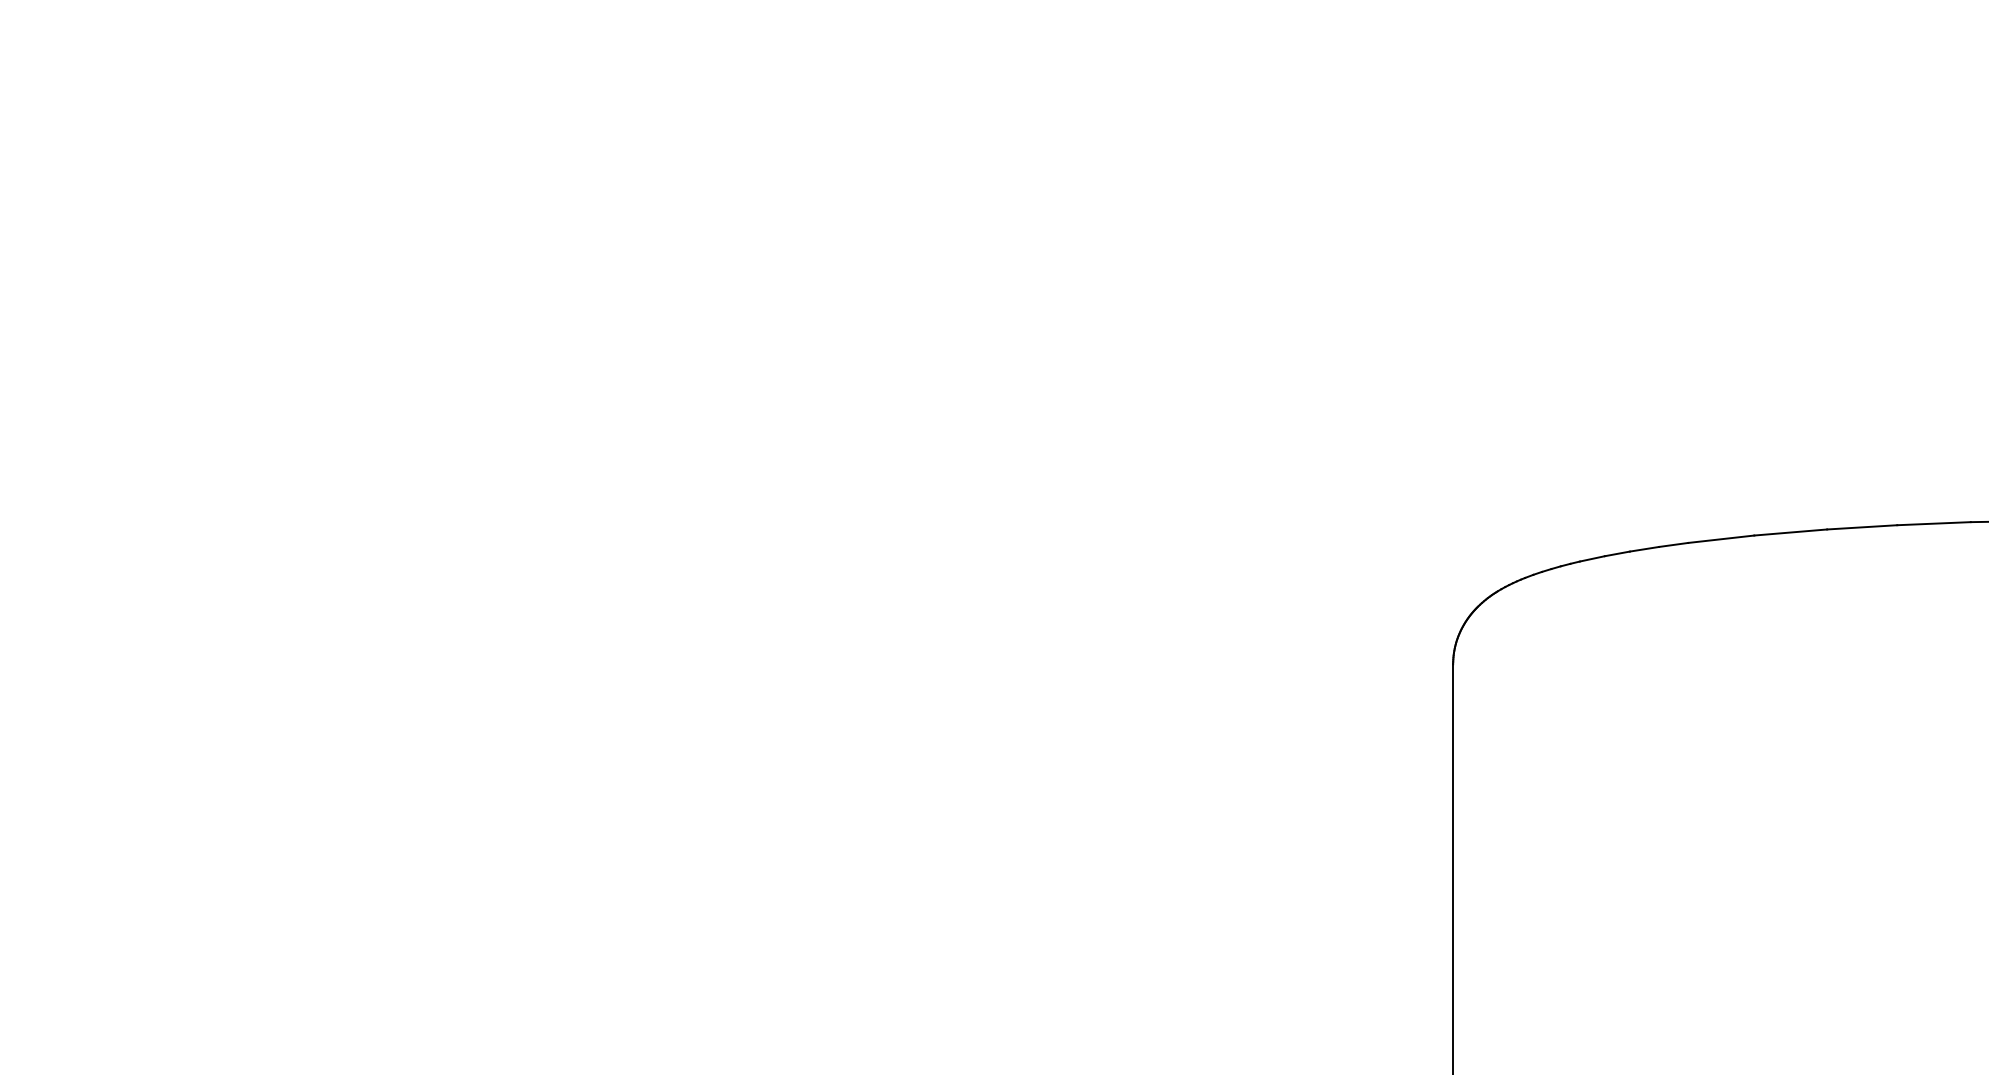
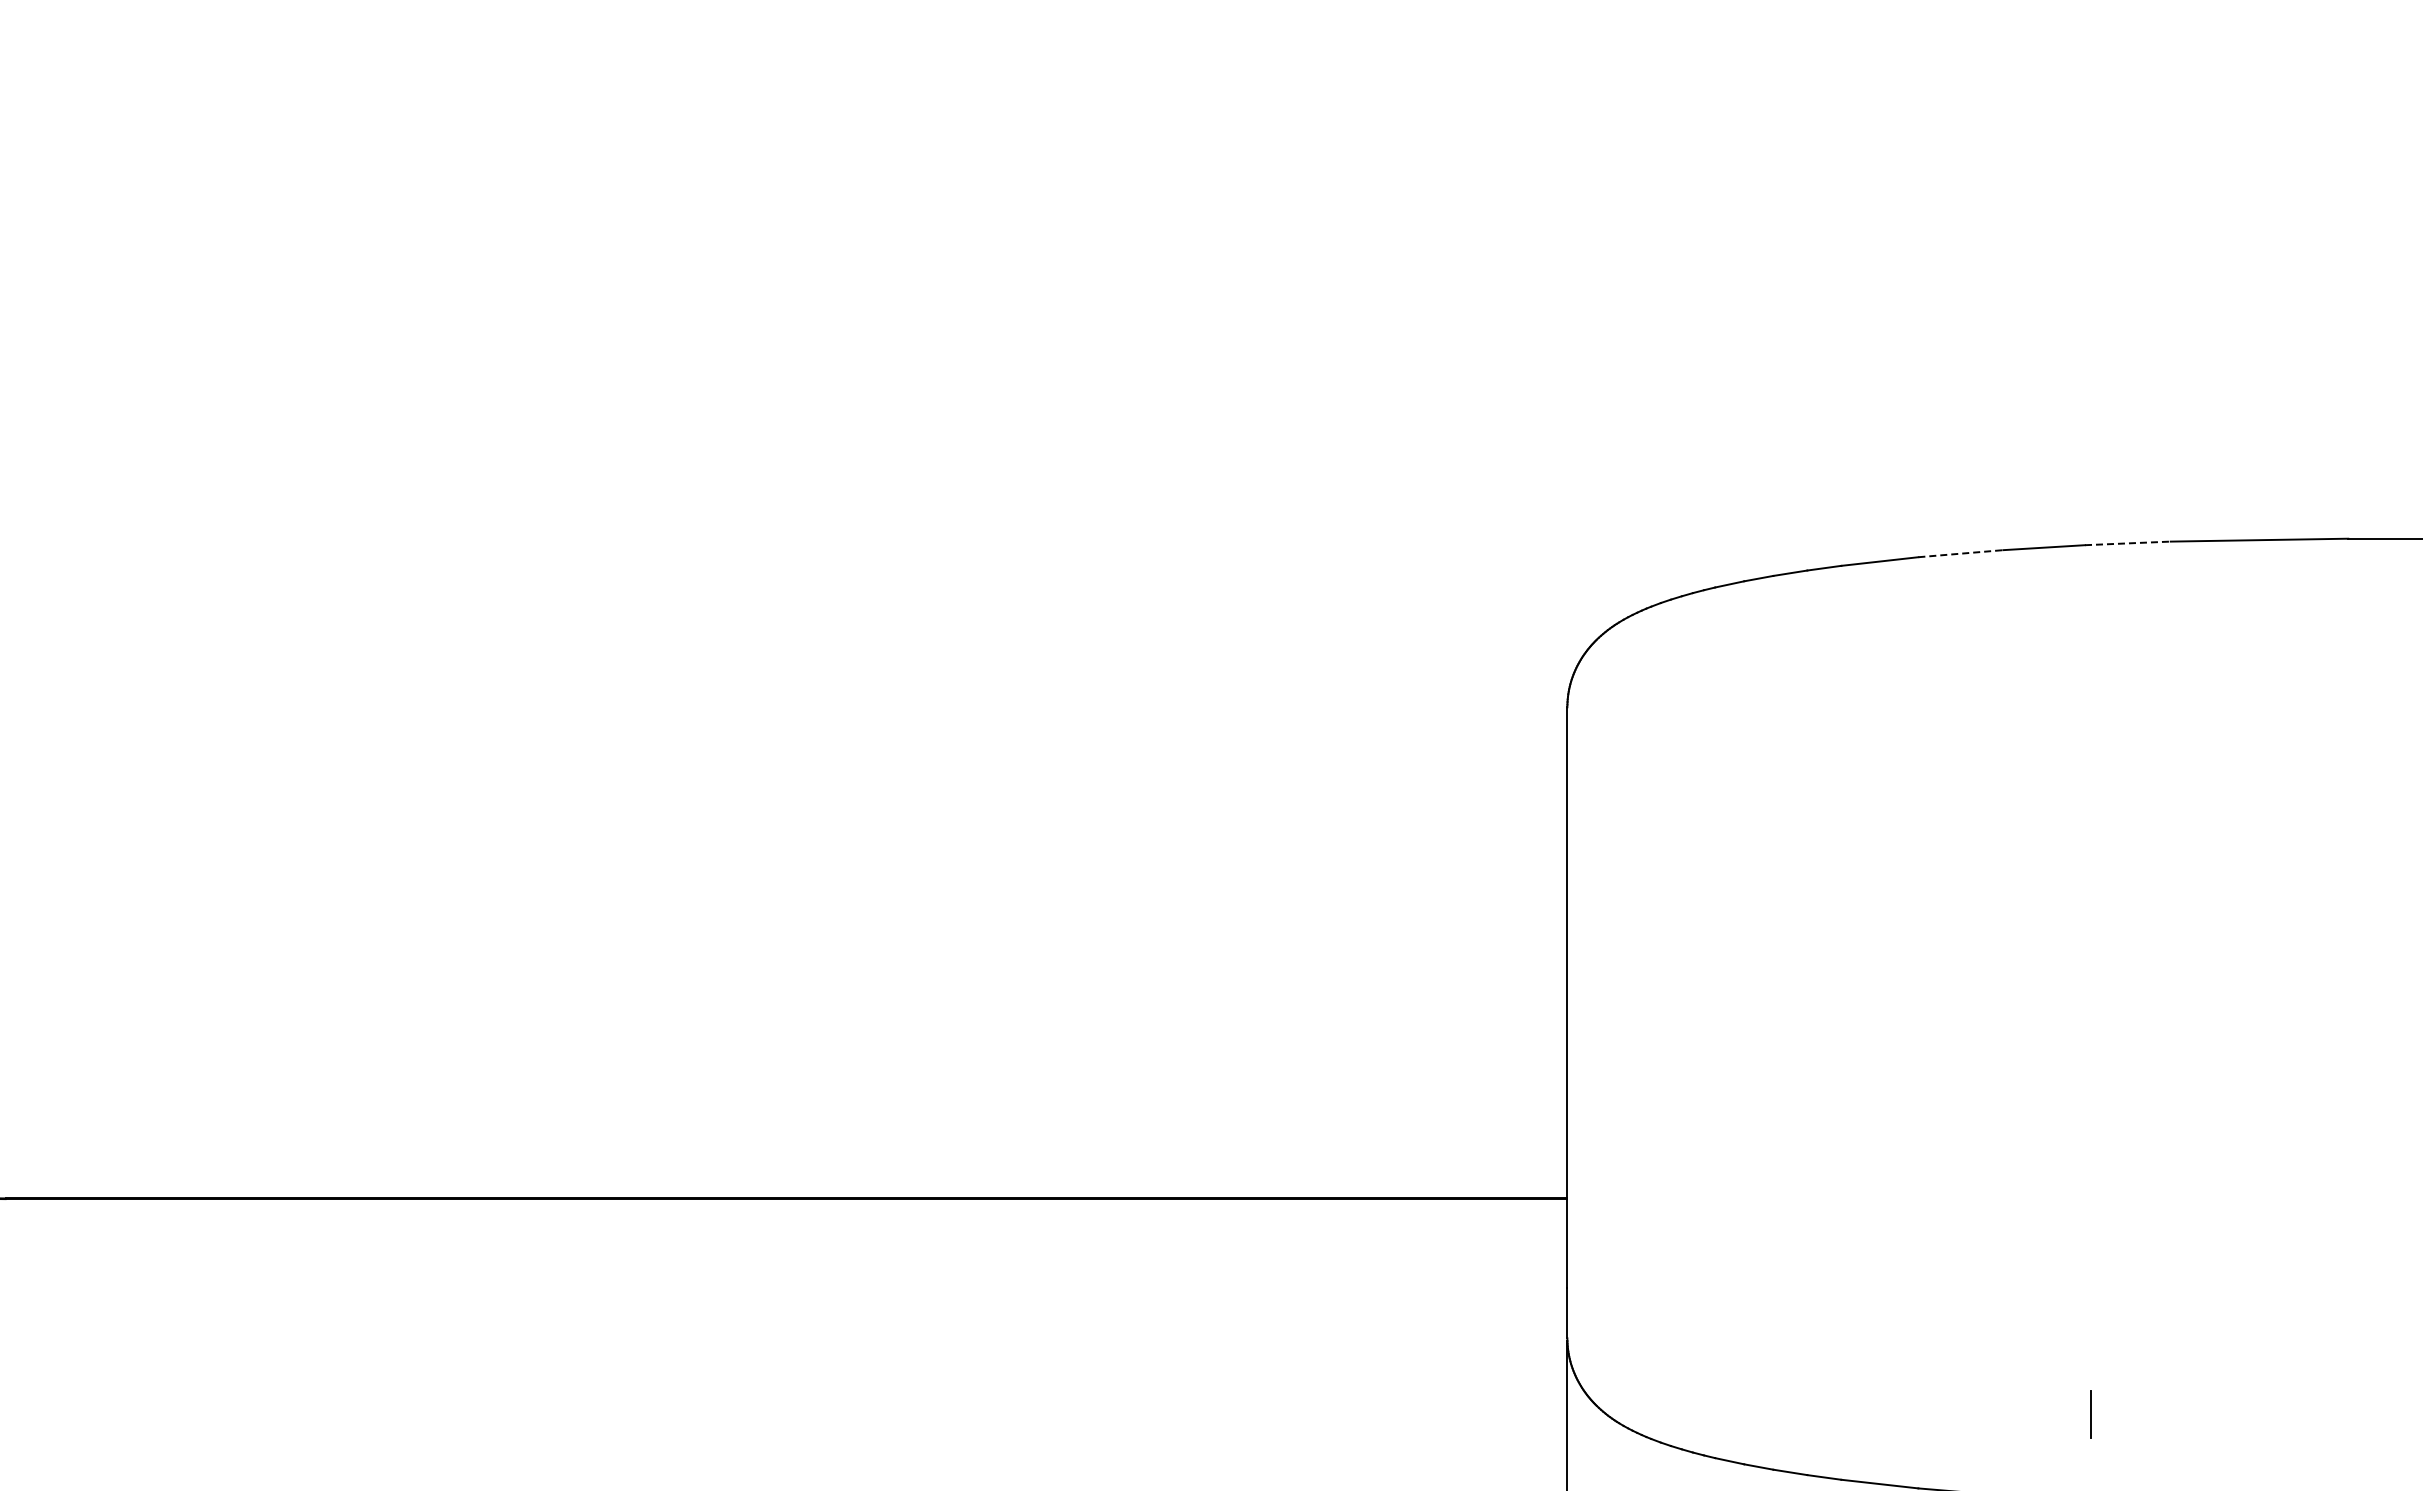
line: (1933, 523) -> (2127, 543), solid -> dashed
line: (1790, 532) -> (1960, 553), solid -> dashed

